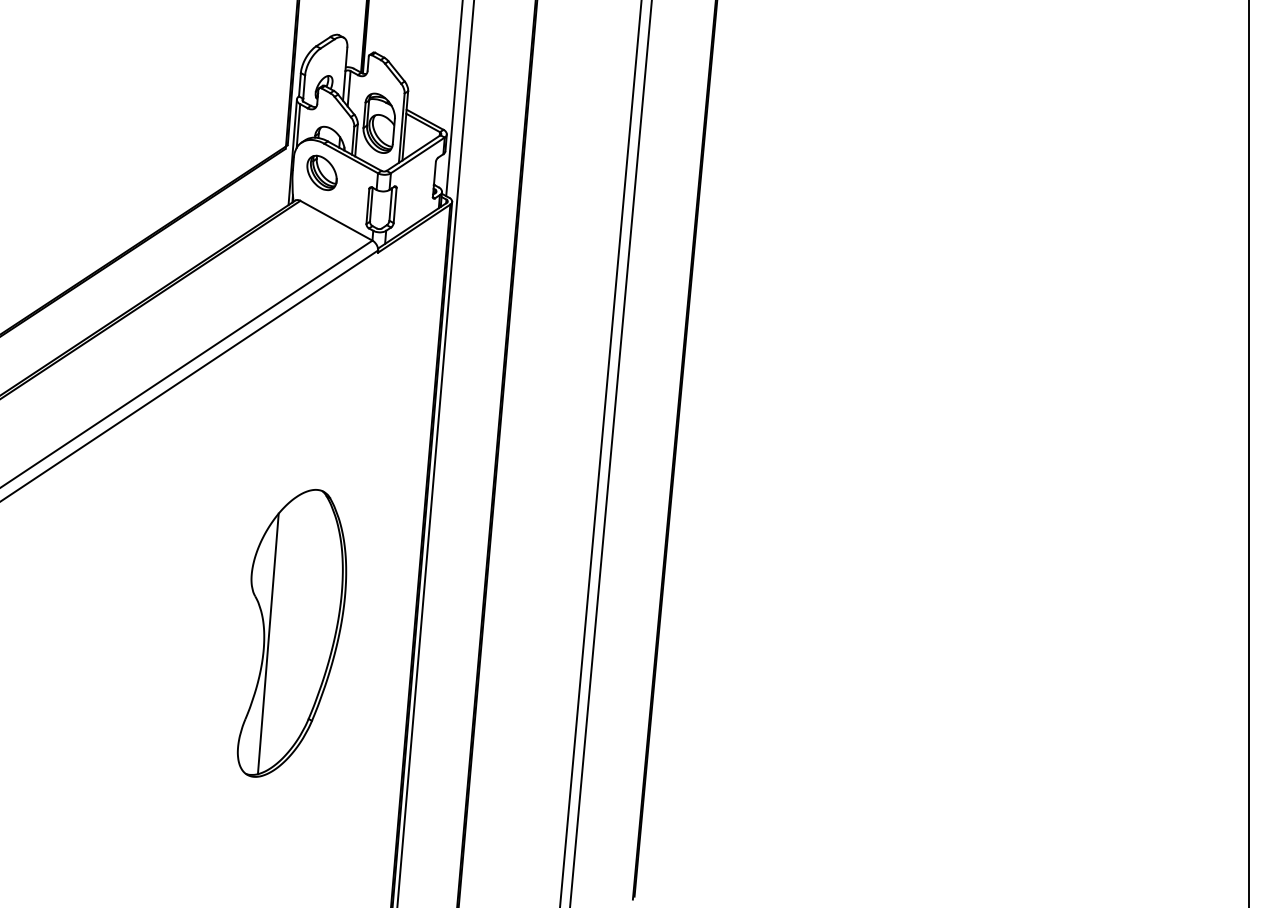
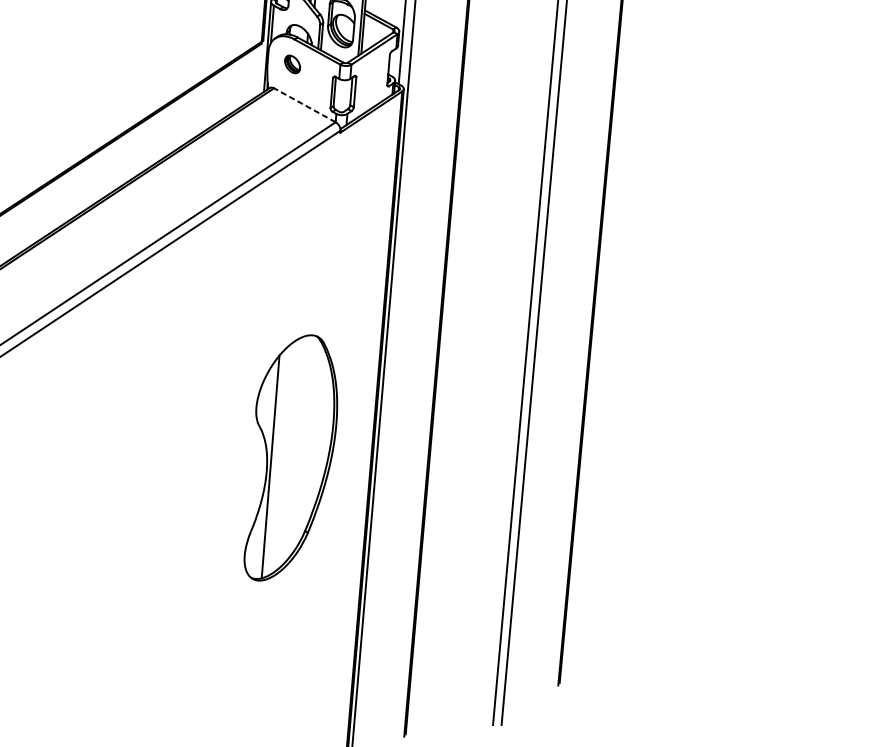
part: (321, 172) -> (292, 64), size x0.6
line: (336, 220) -> (304, 105), solid -> dashed
part: (291, 633) -> (290, 458), moved

